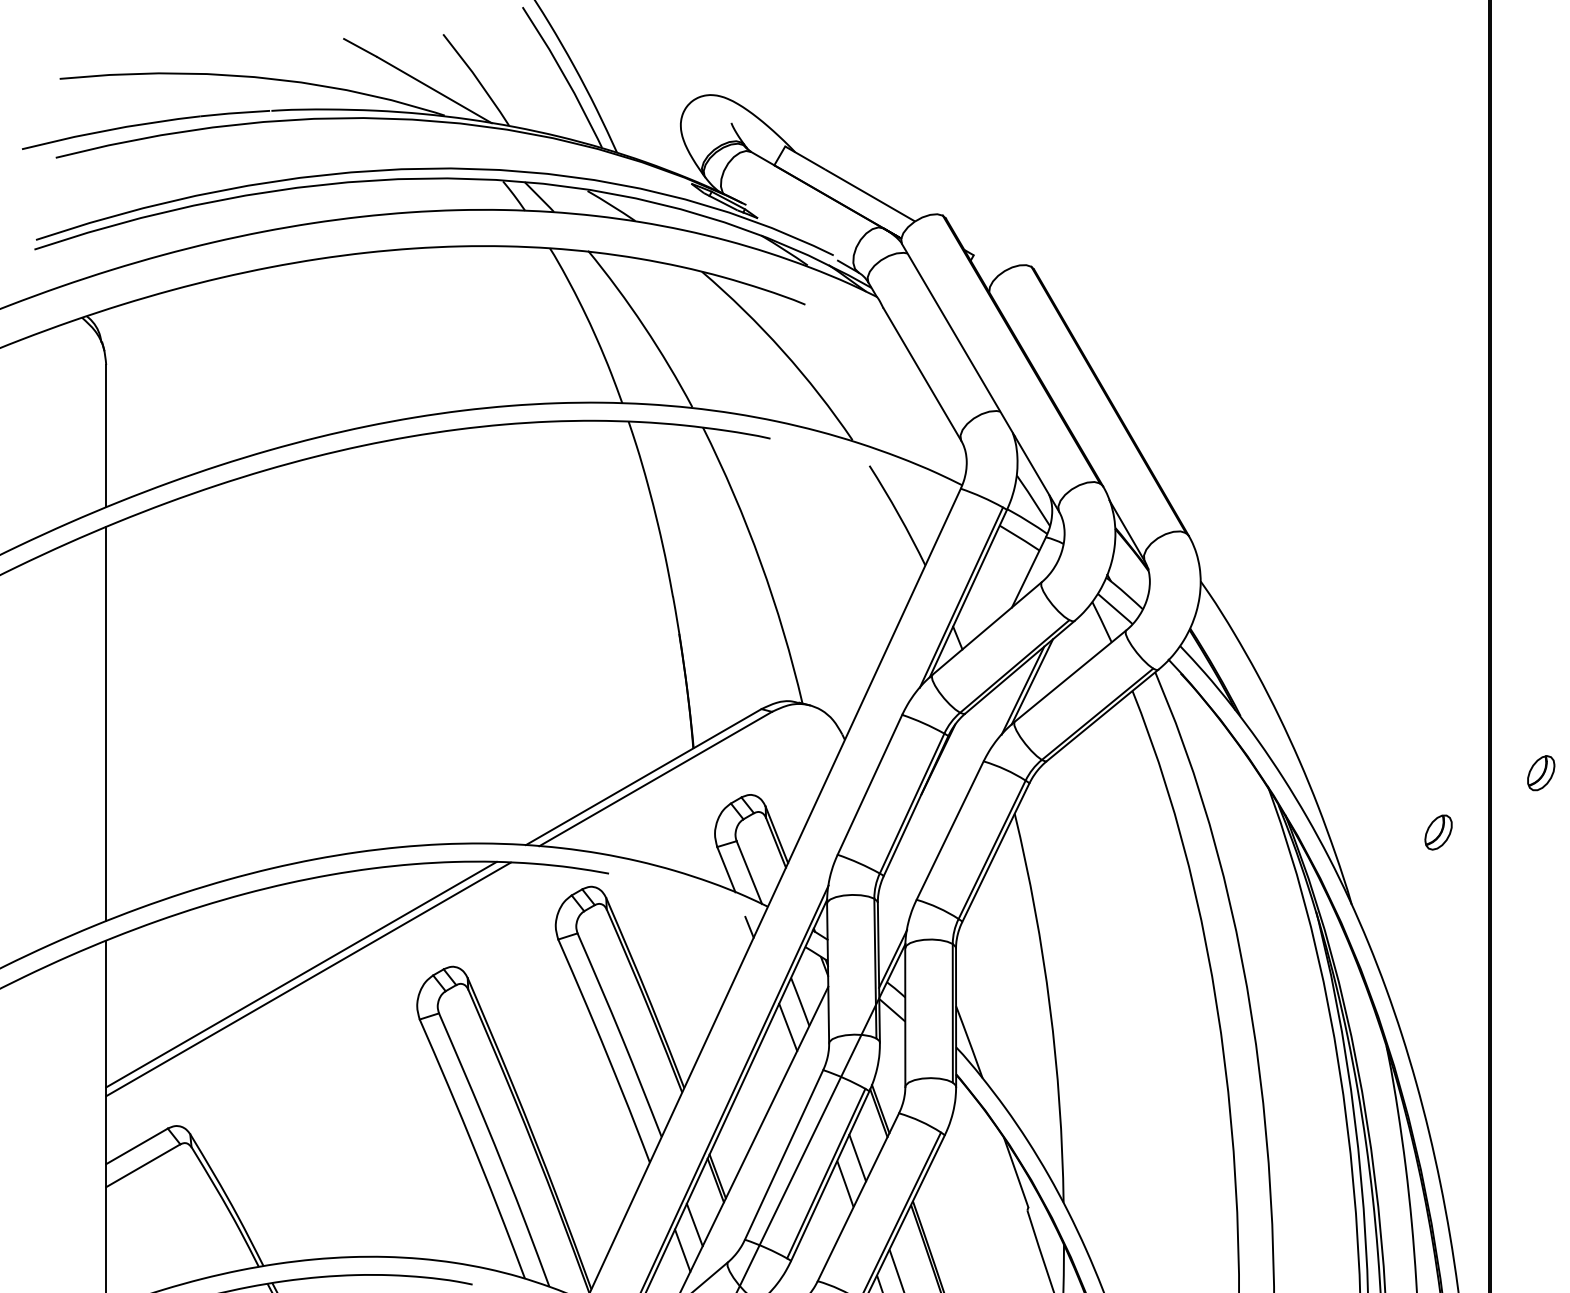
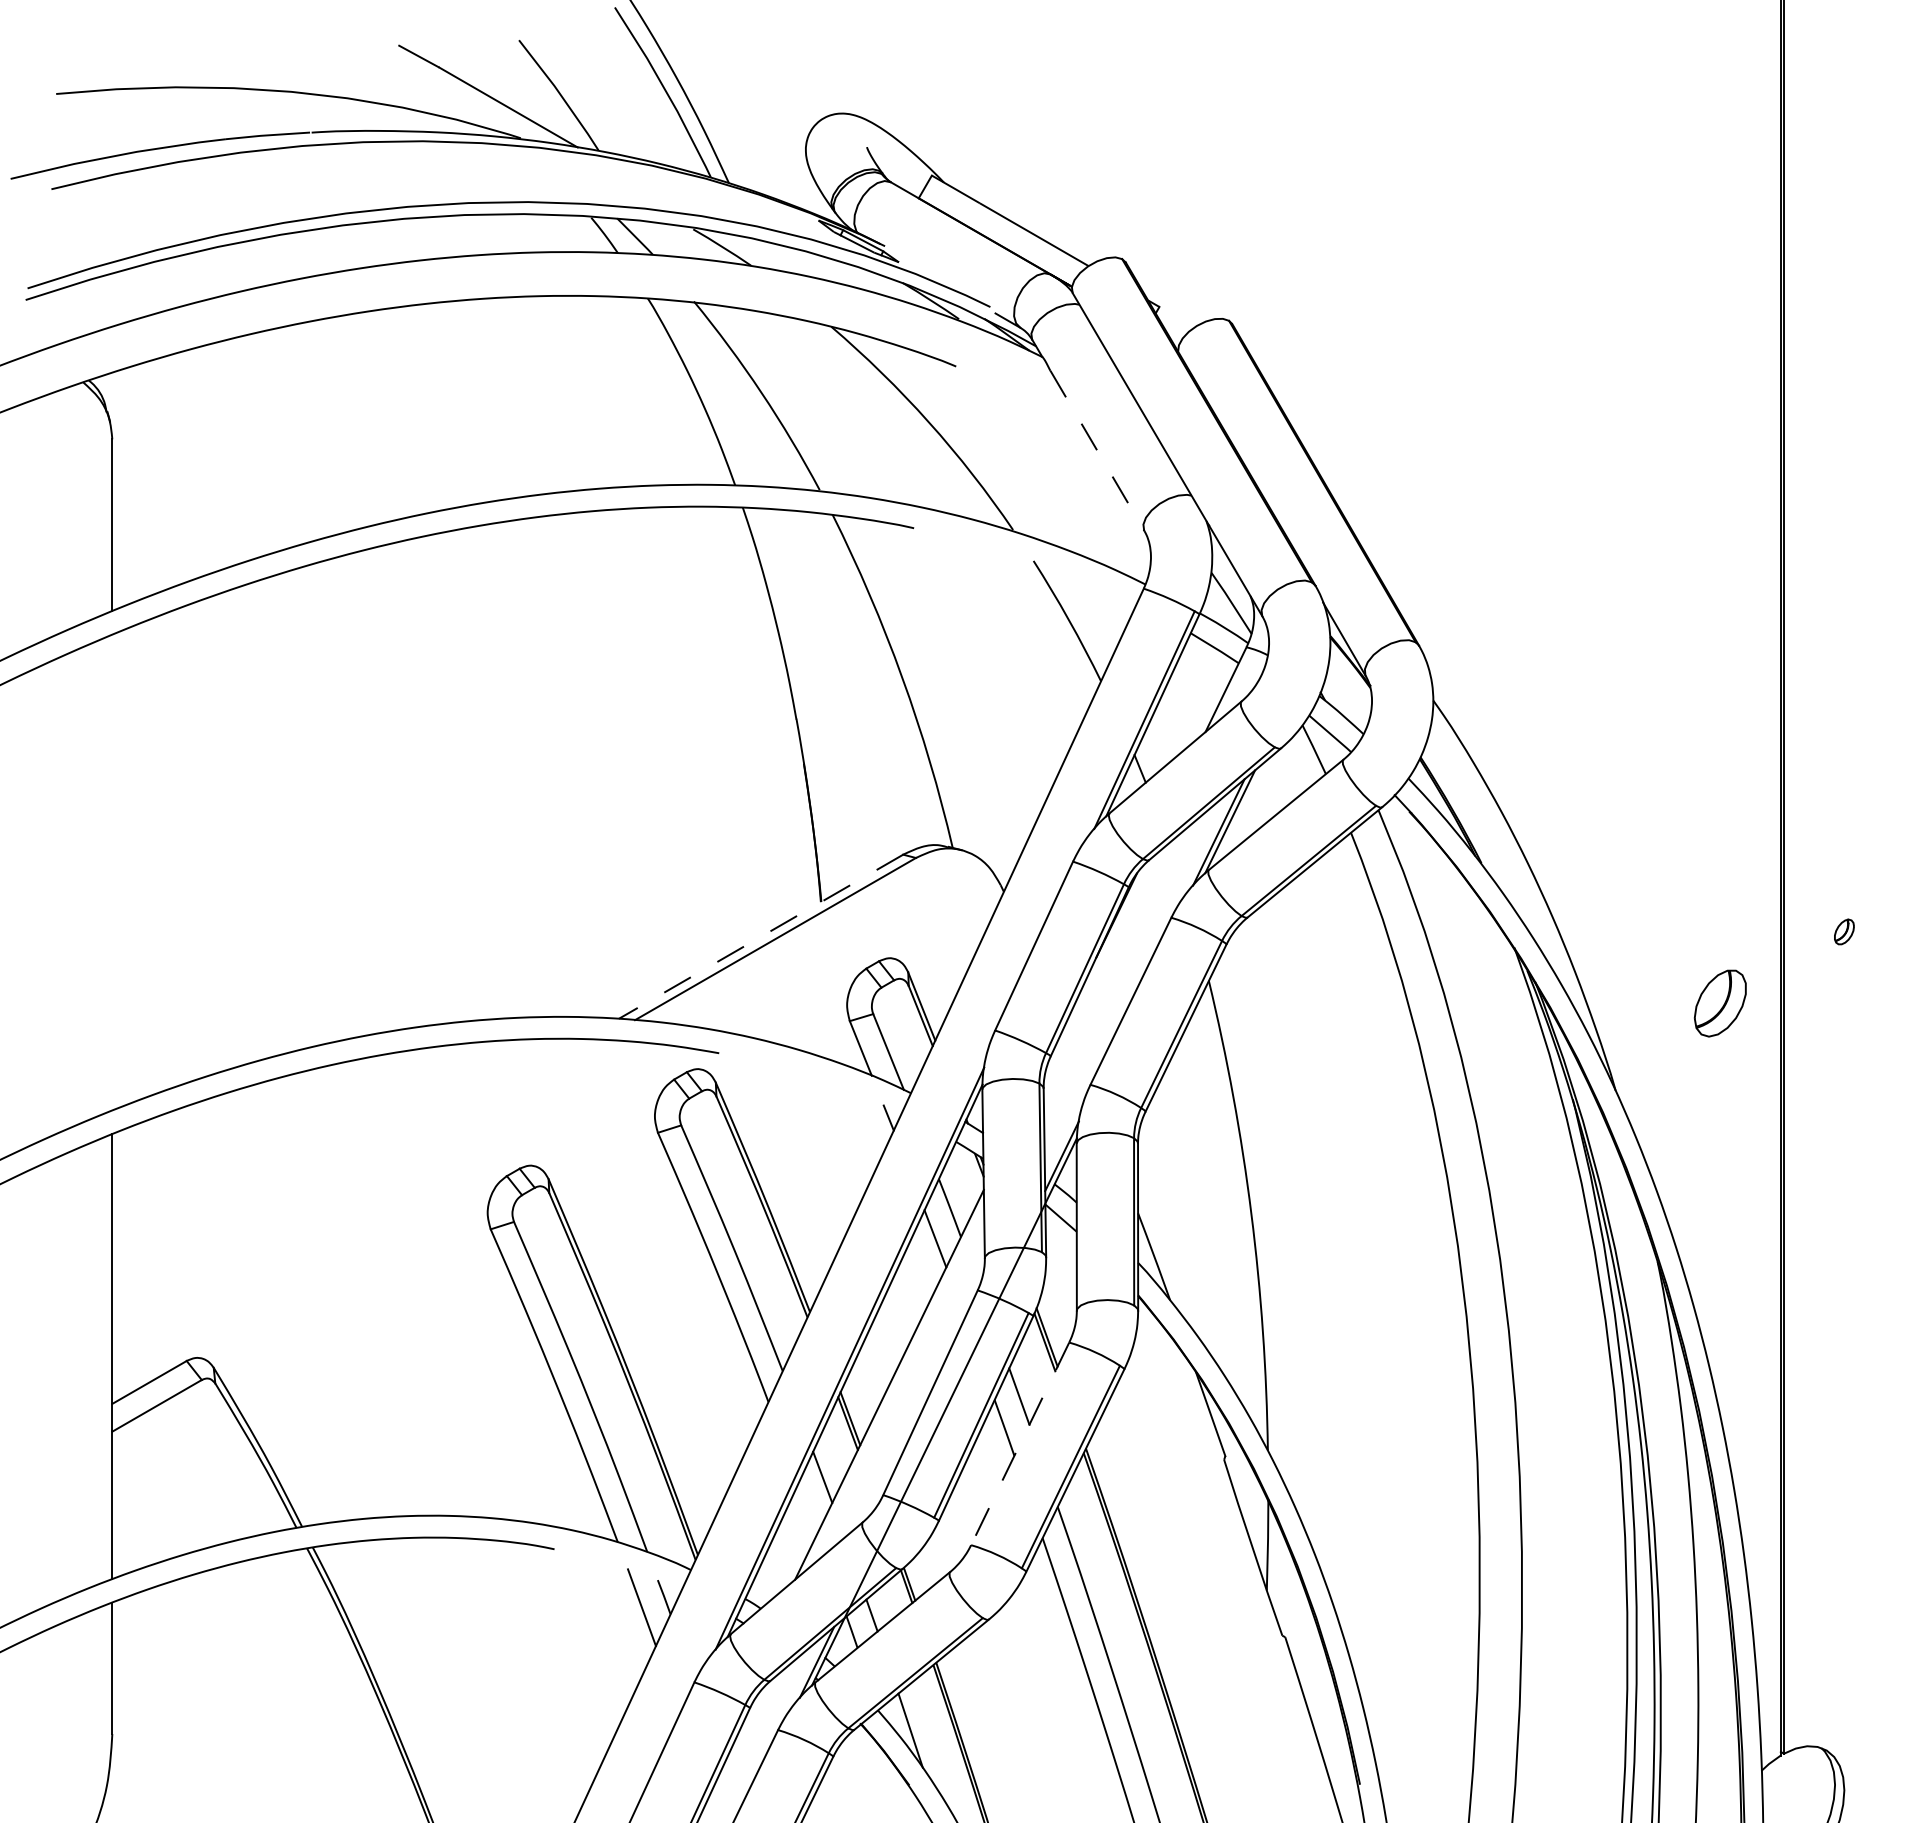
line: (922, 374) -> (1097, 450), solid -> dashed
line: (106, 723) -> (112, 872), removed
part: (1541, 772) -> (1844, 931), size x0.6
line: (643, 776) -> (760, 936), solid -> dashed
part: (1438, 832) -> (1720, 1003), size x1.6
line: (301, 974) -> (347, 1175), removed
line: (308, 979) -> (356, 1180), removed
line: (858, 1196) -> (1020, 1443), solid -> dashed
line: (682, 1249) -> (807, 1507), removed

